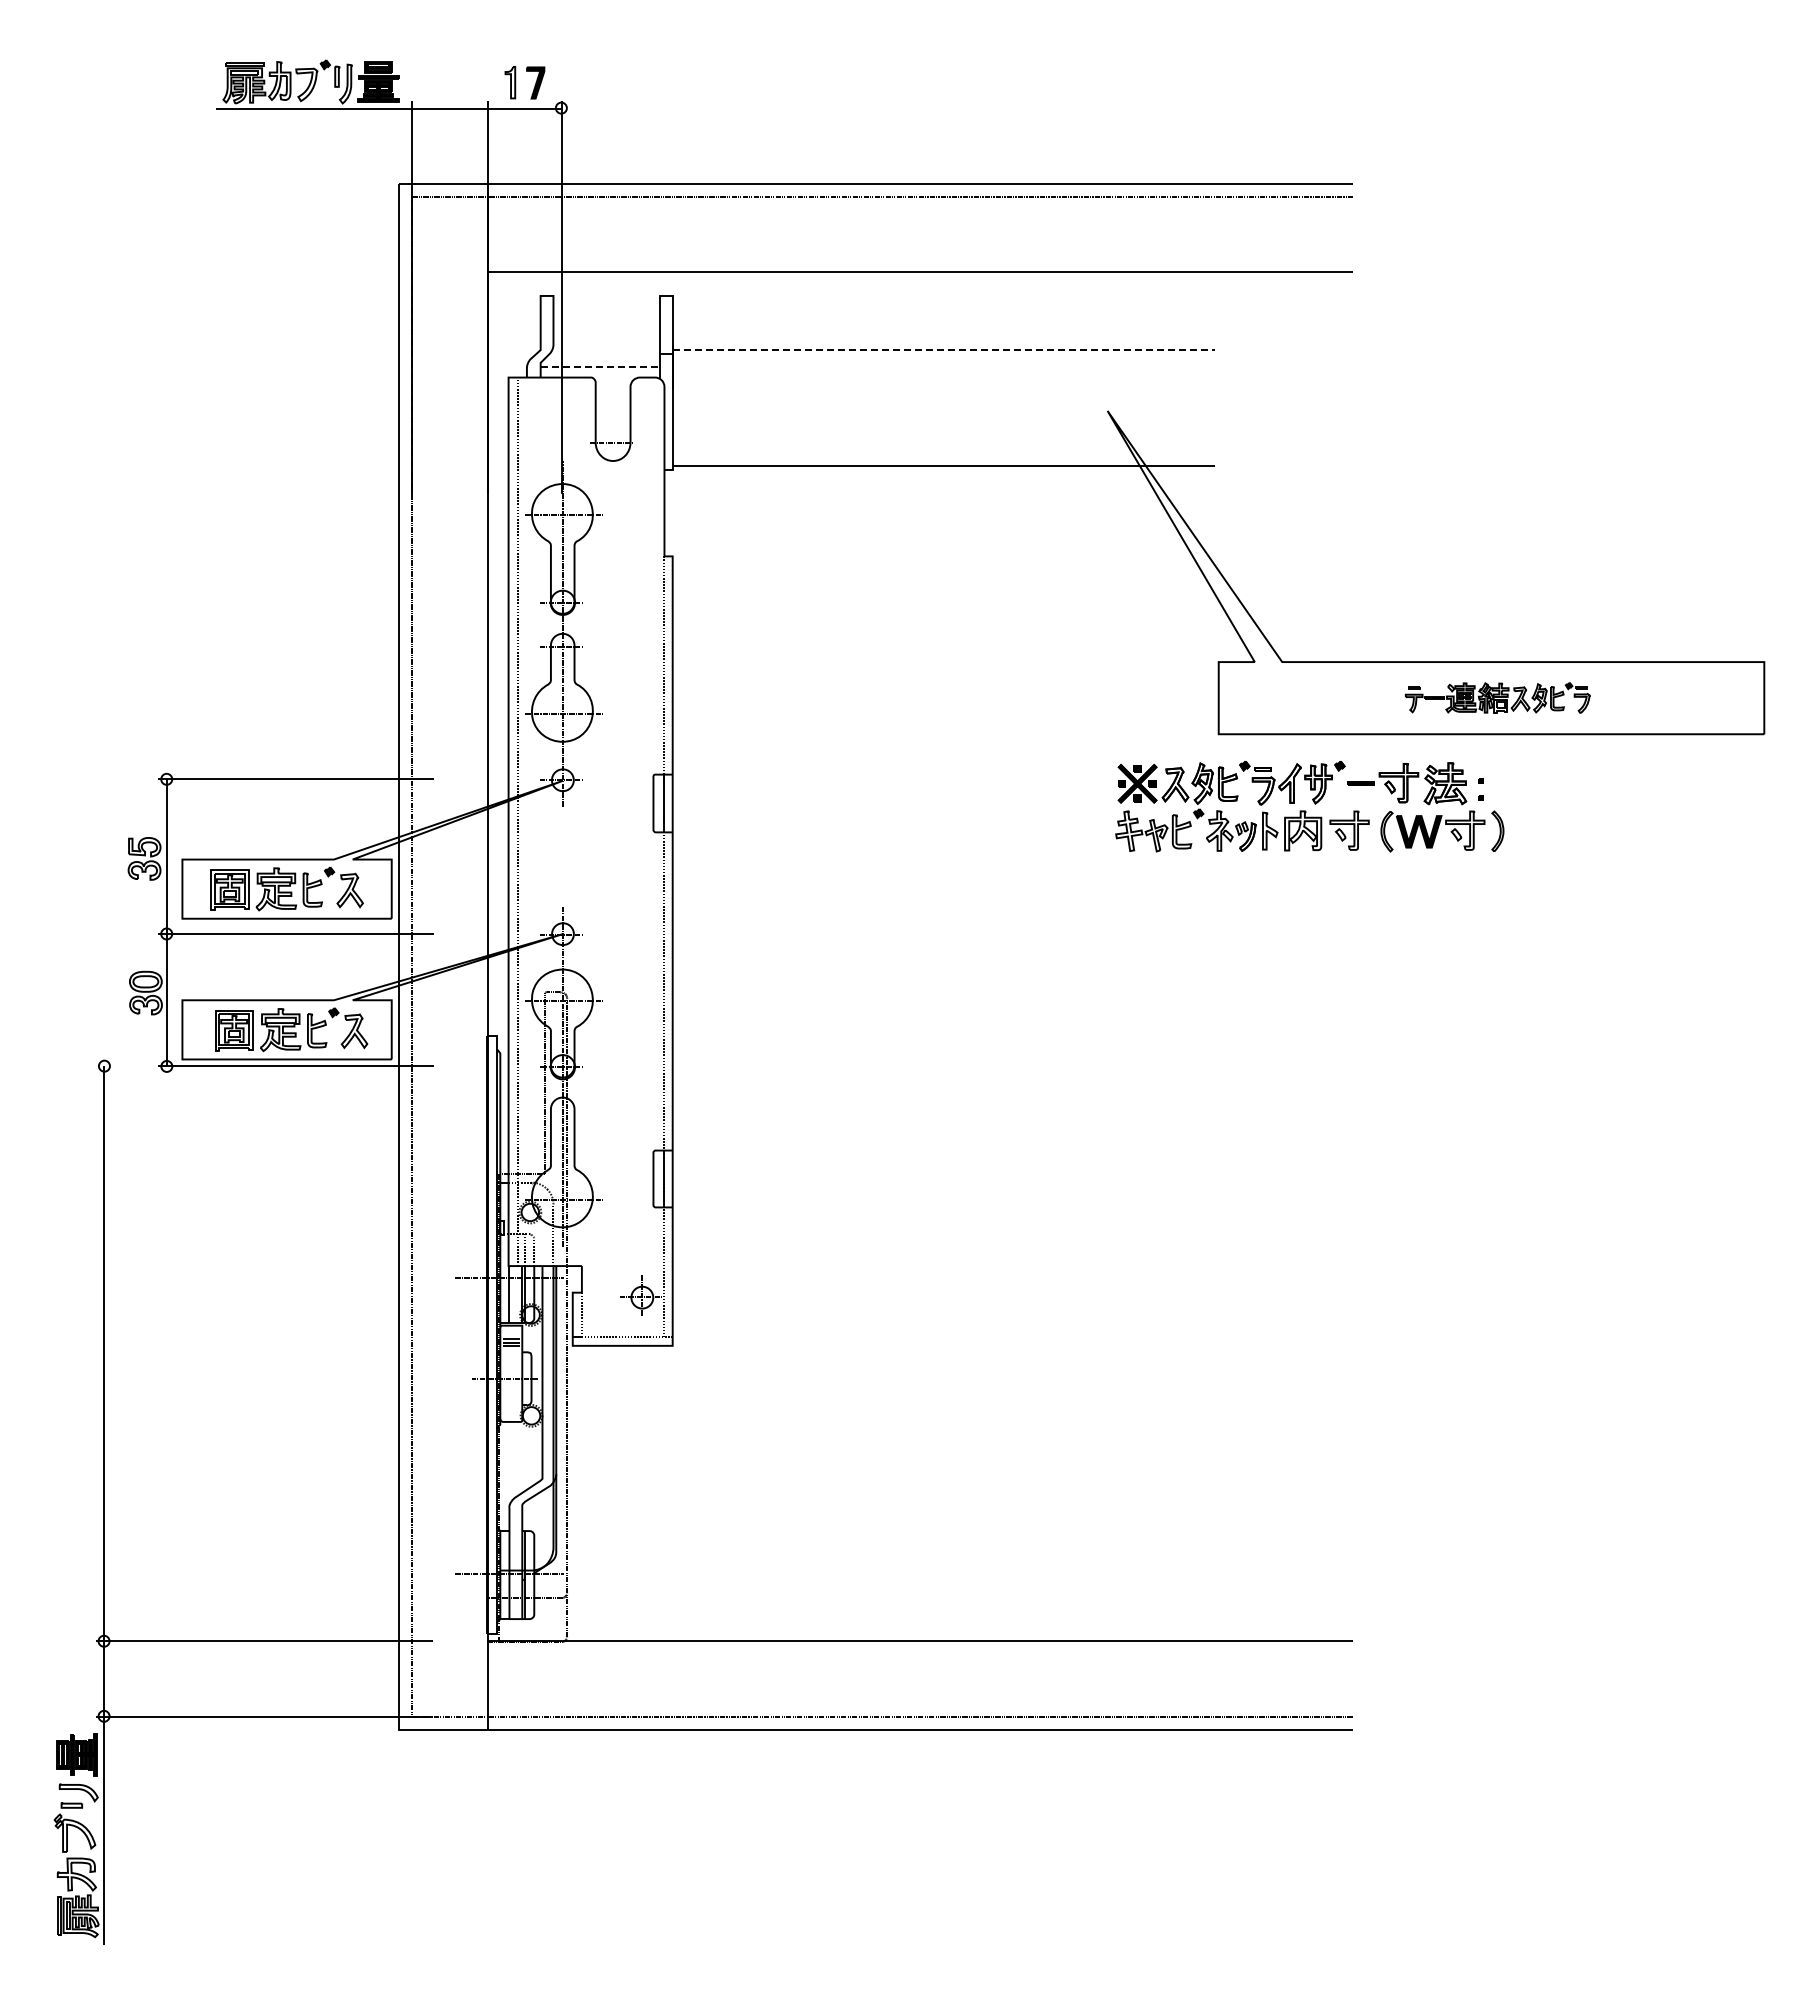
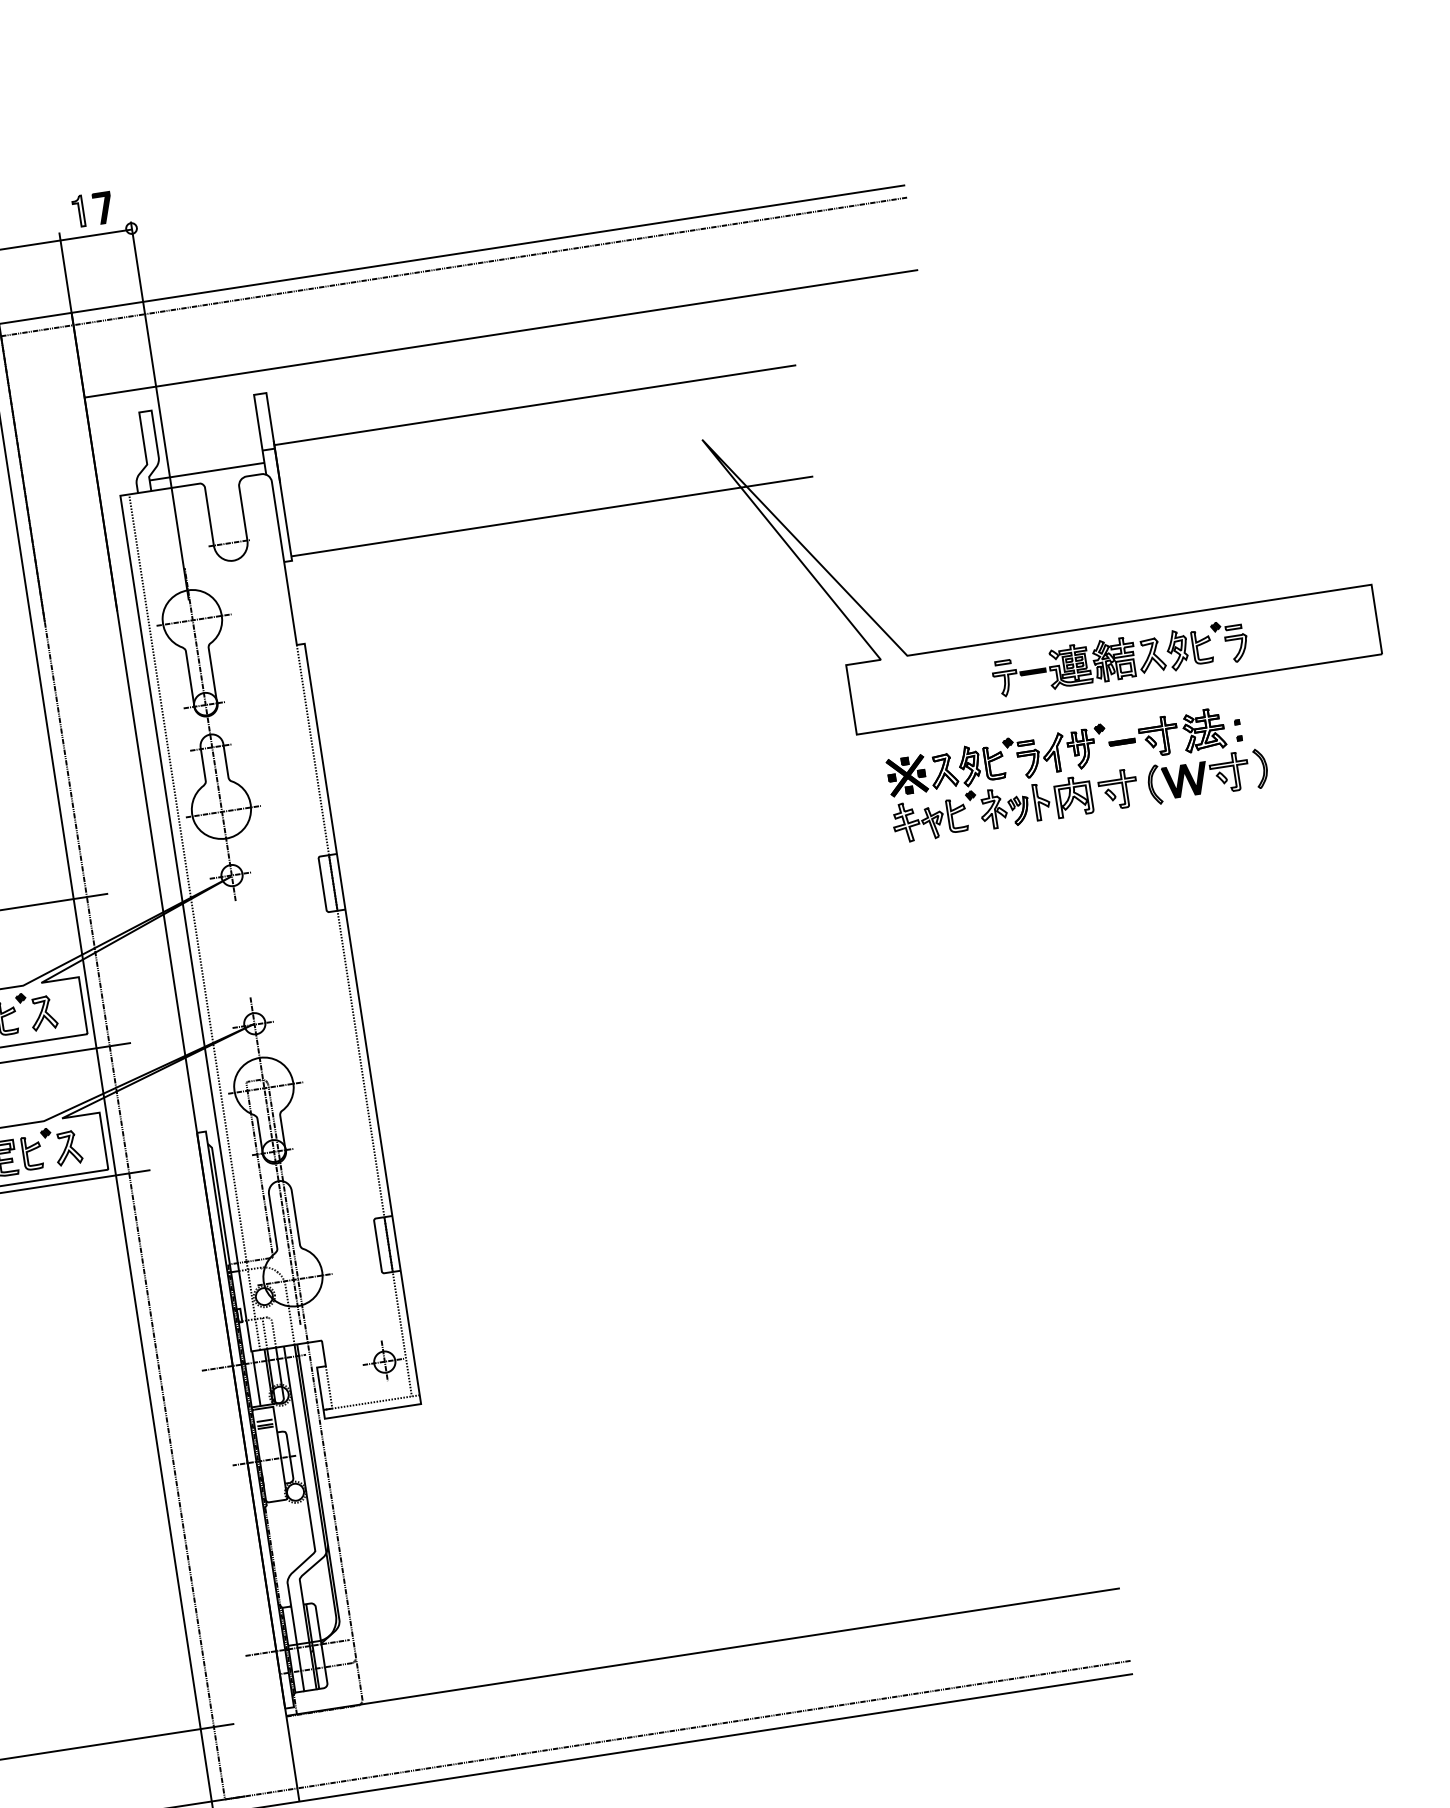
line: (943, 350) -> (535, 405), dashed -> solid
line: (600, 366) -> (207, 471), dashed -> solid
part: (1497, 697) -> (1119, 658), size x1.43
part: (1309, 806) -> (1076, 772), moved

